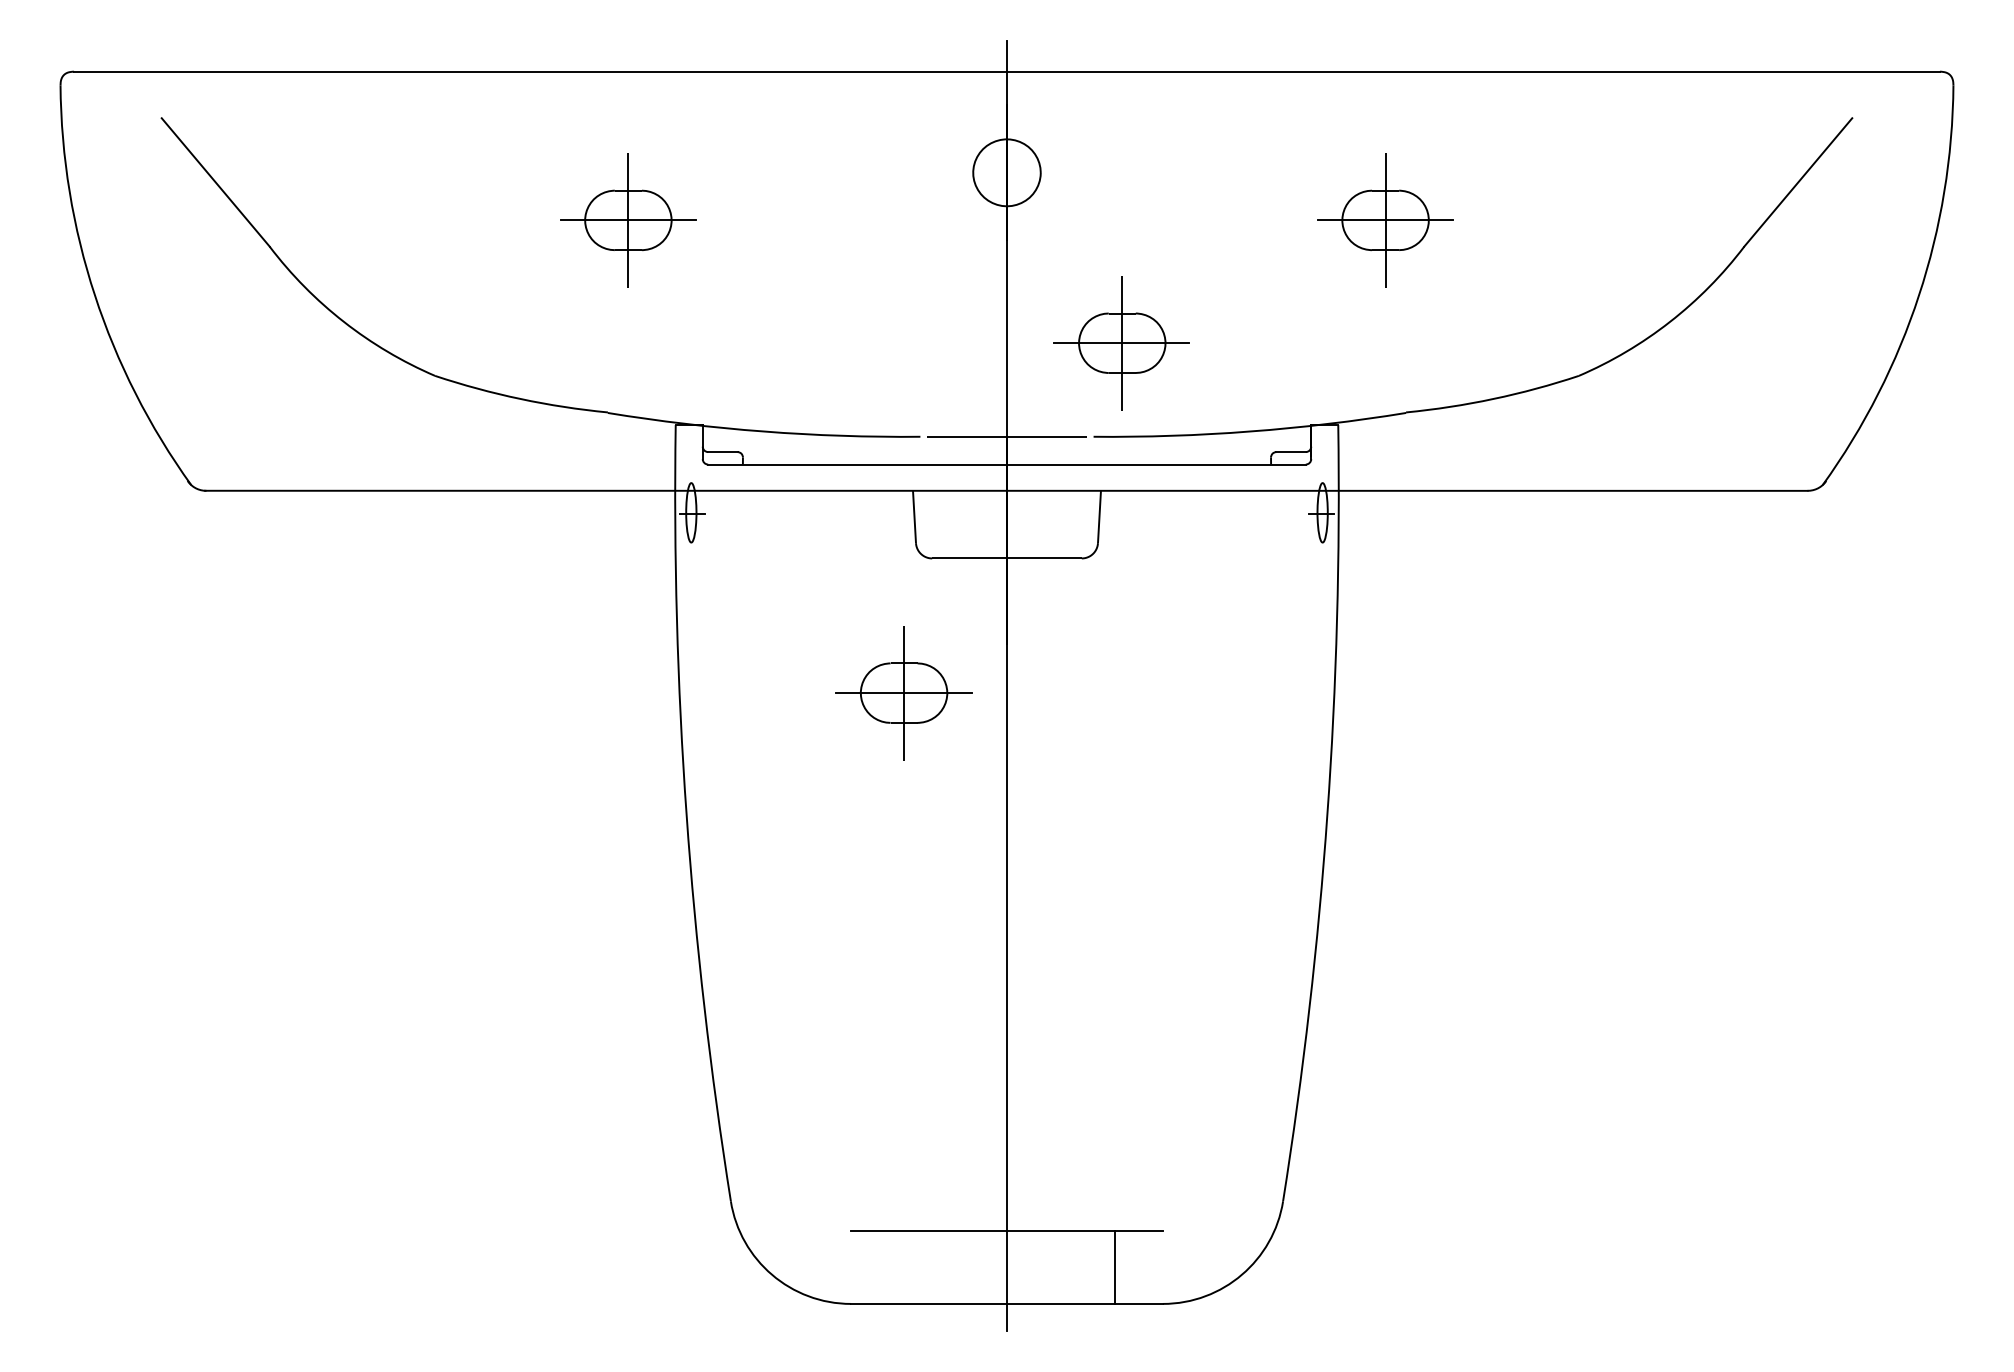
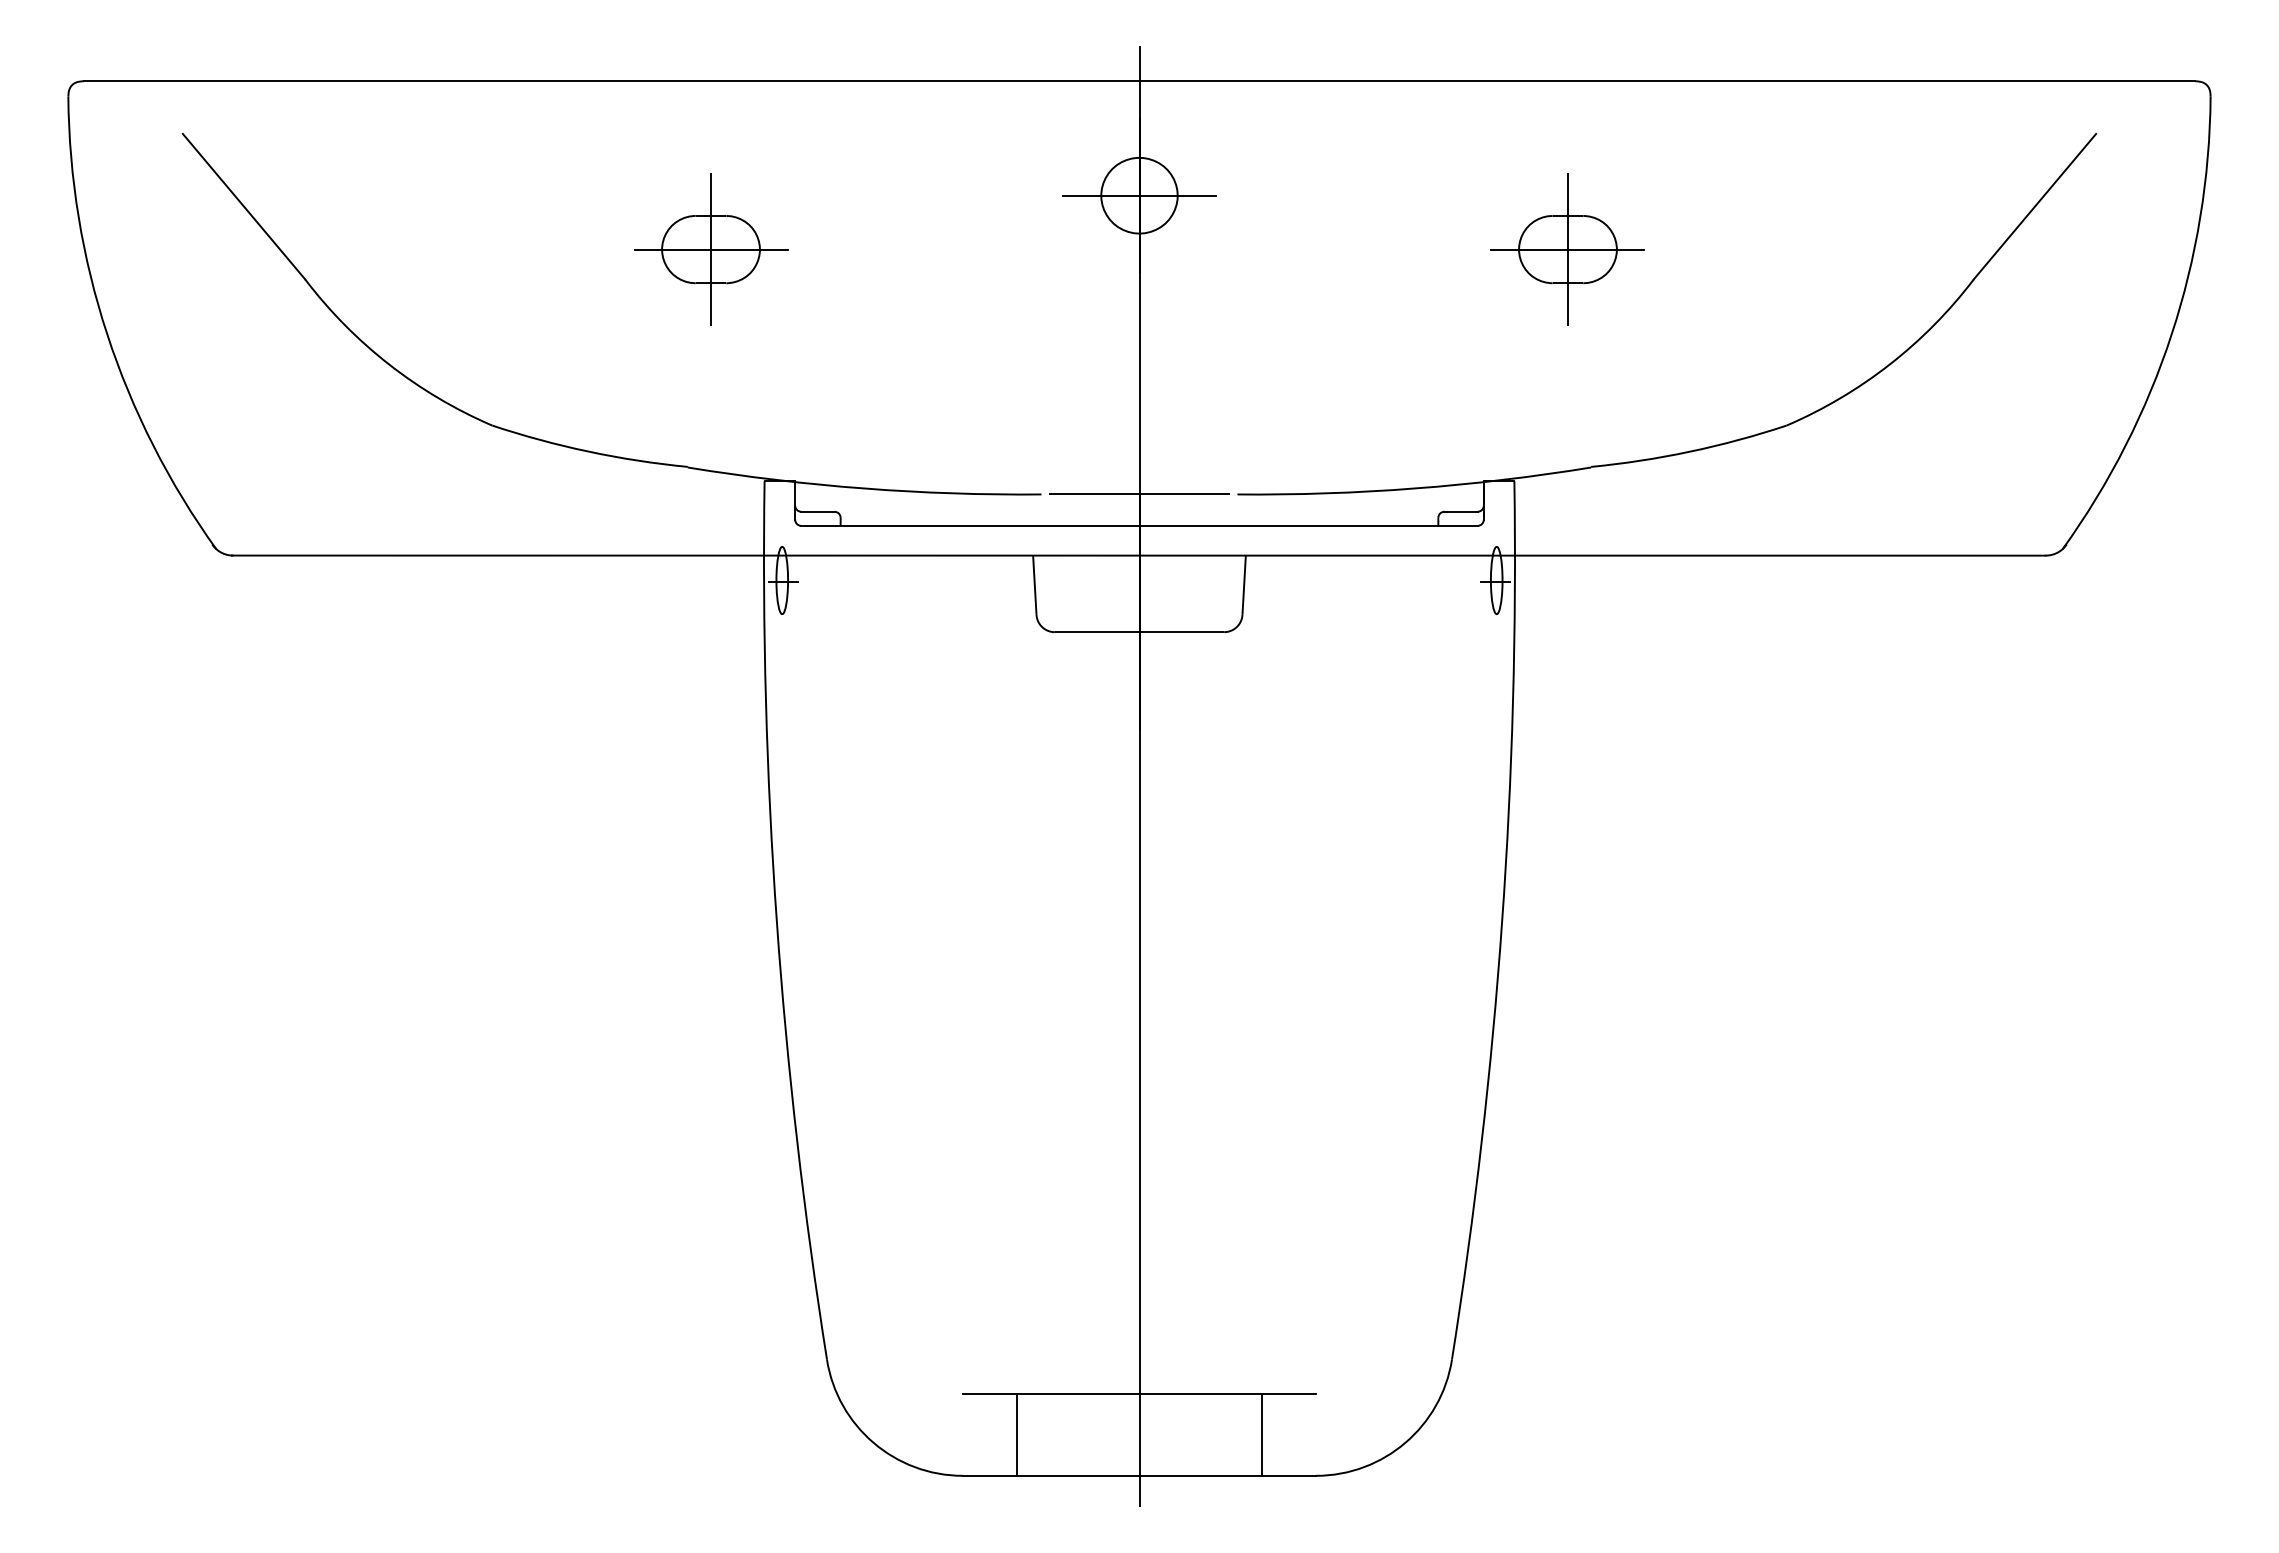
line: (1007, 172) -> (1139, 195), added
part: (1121, 343) -> (1269, 388), removed
part: (904, 693) -> (1023, 784), removed
line: (899, 1267) -> (1017, 1434), added

